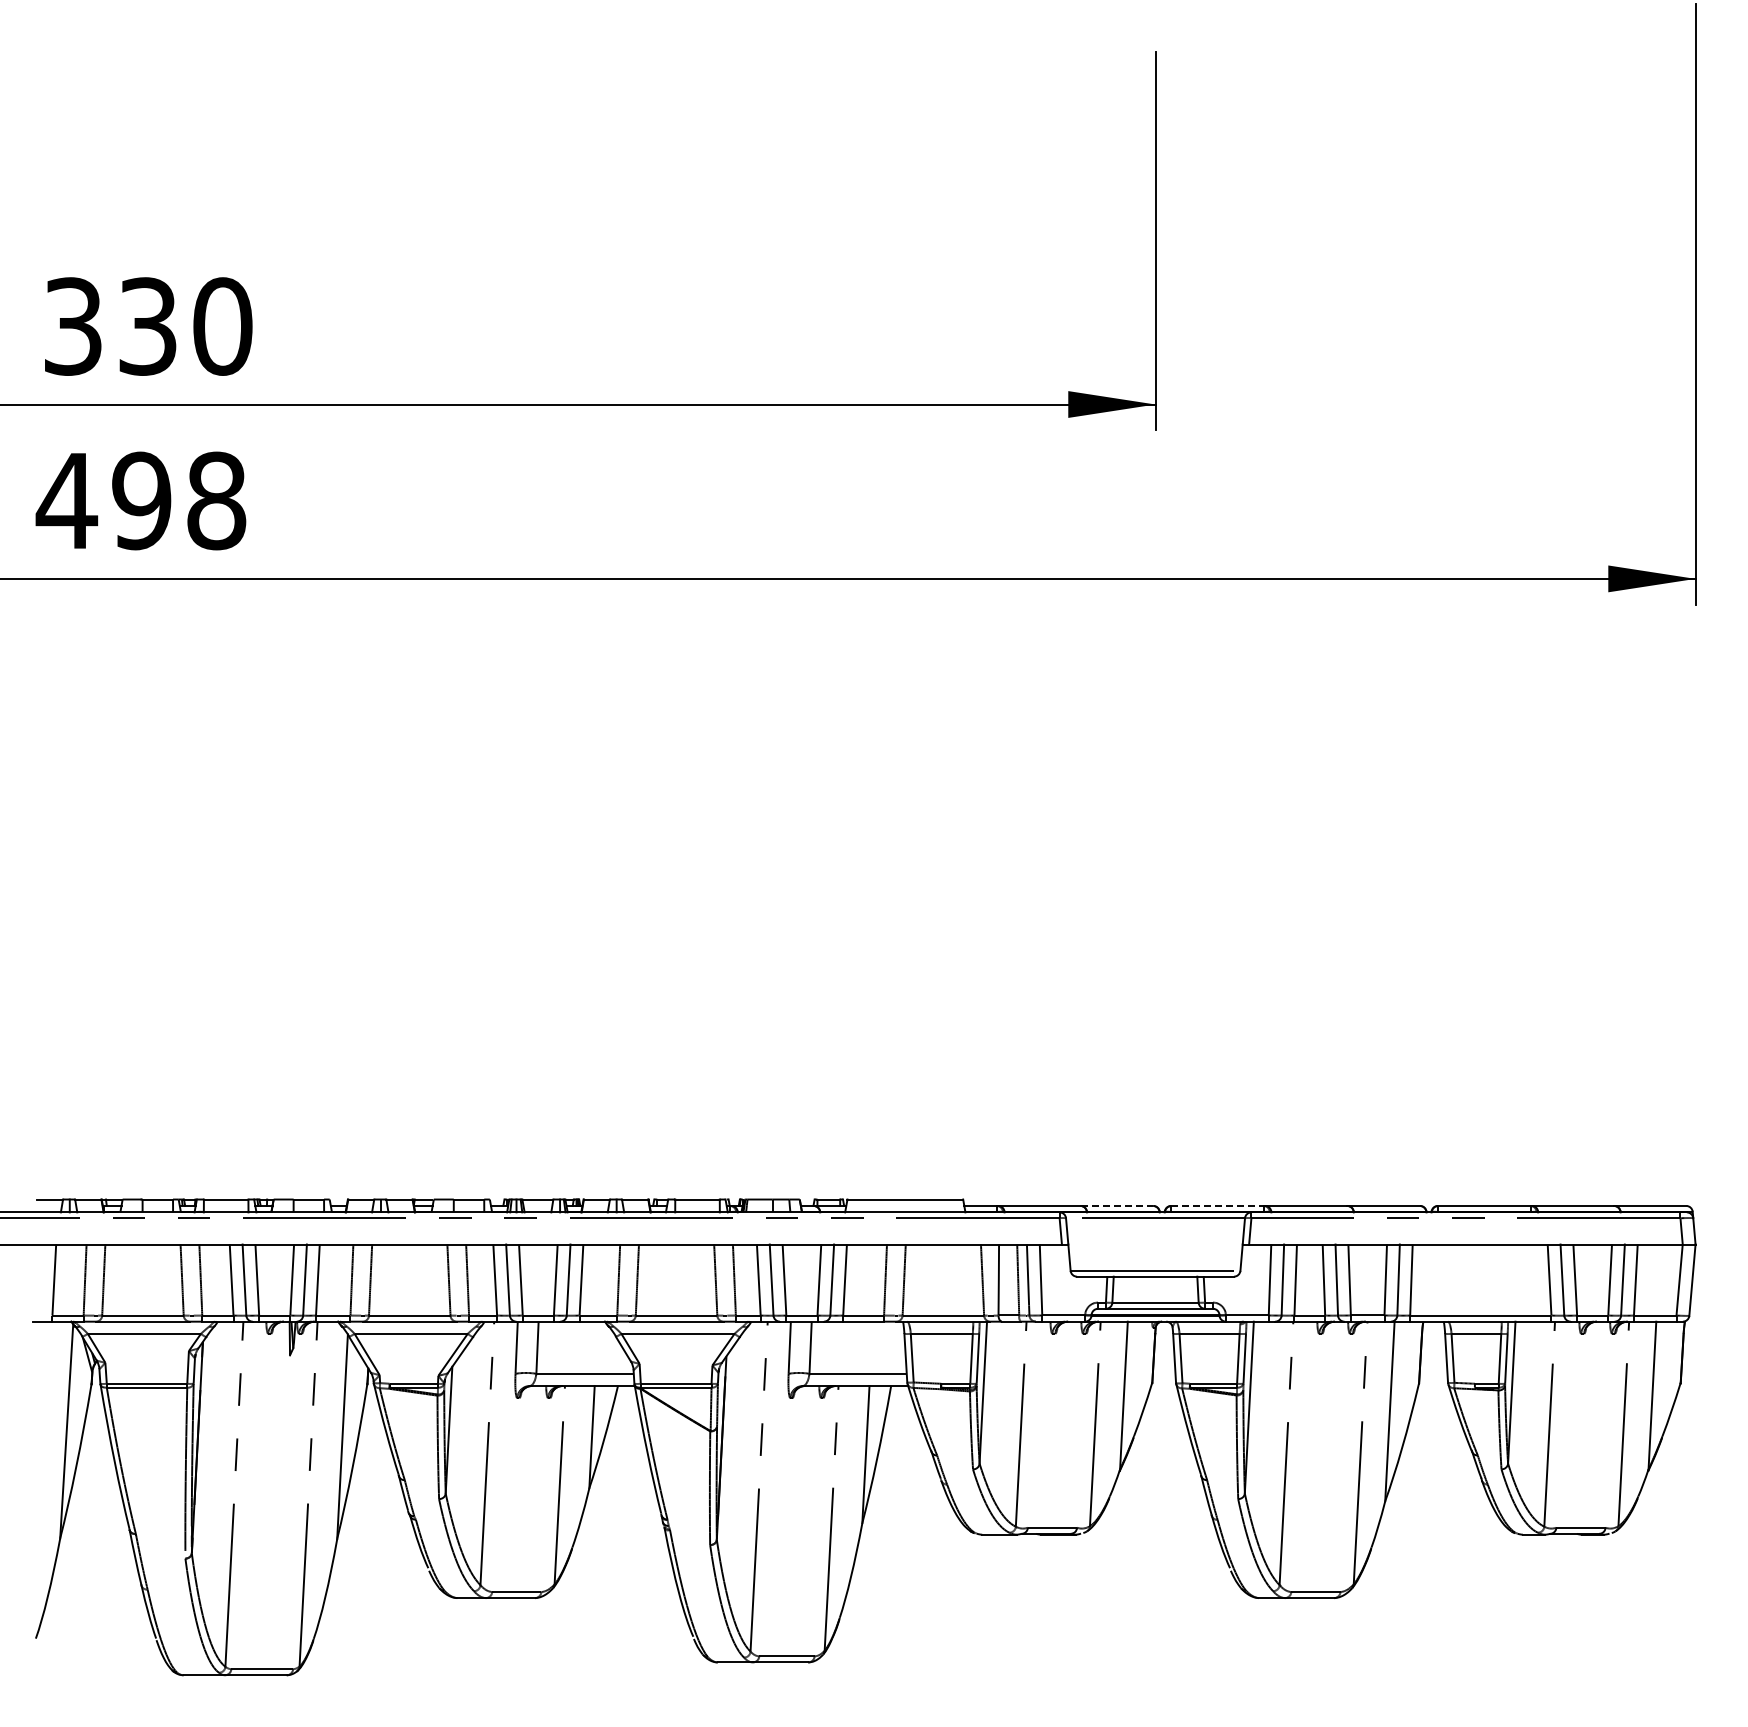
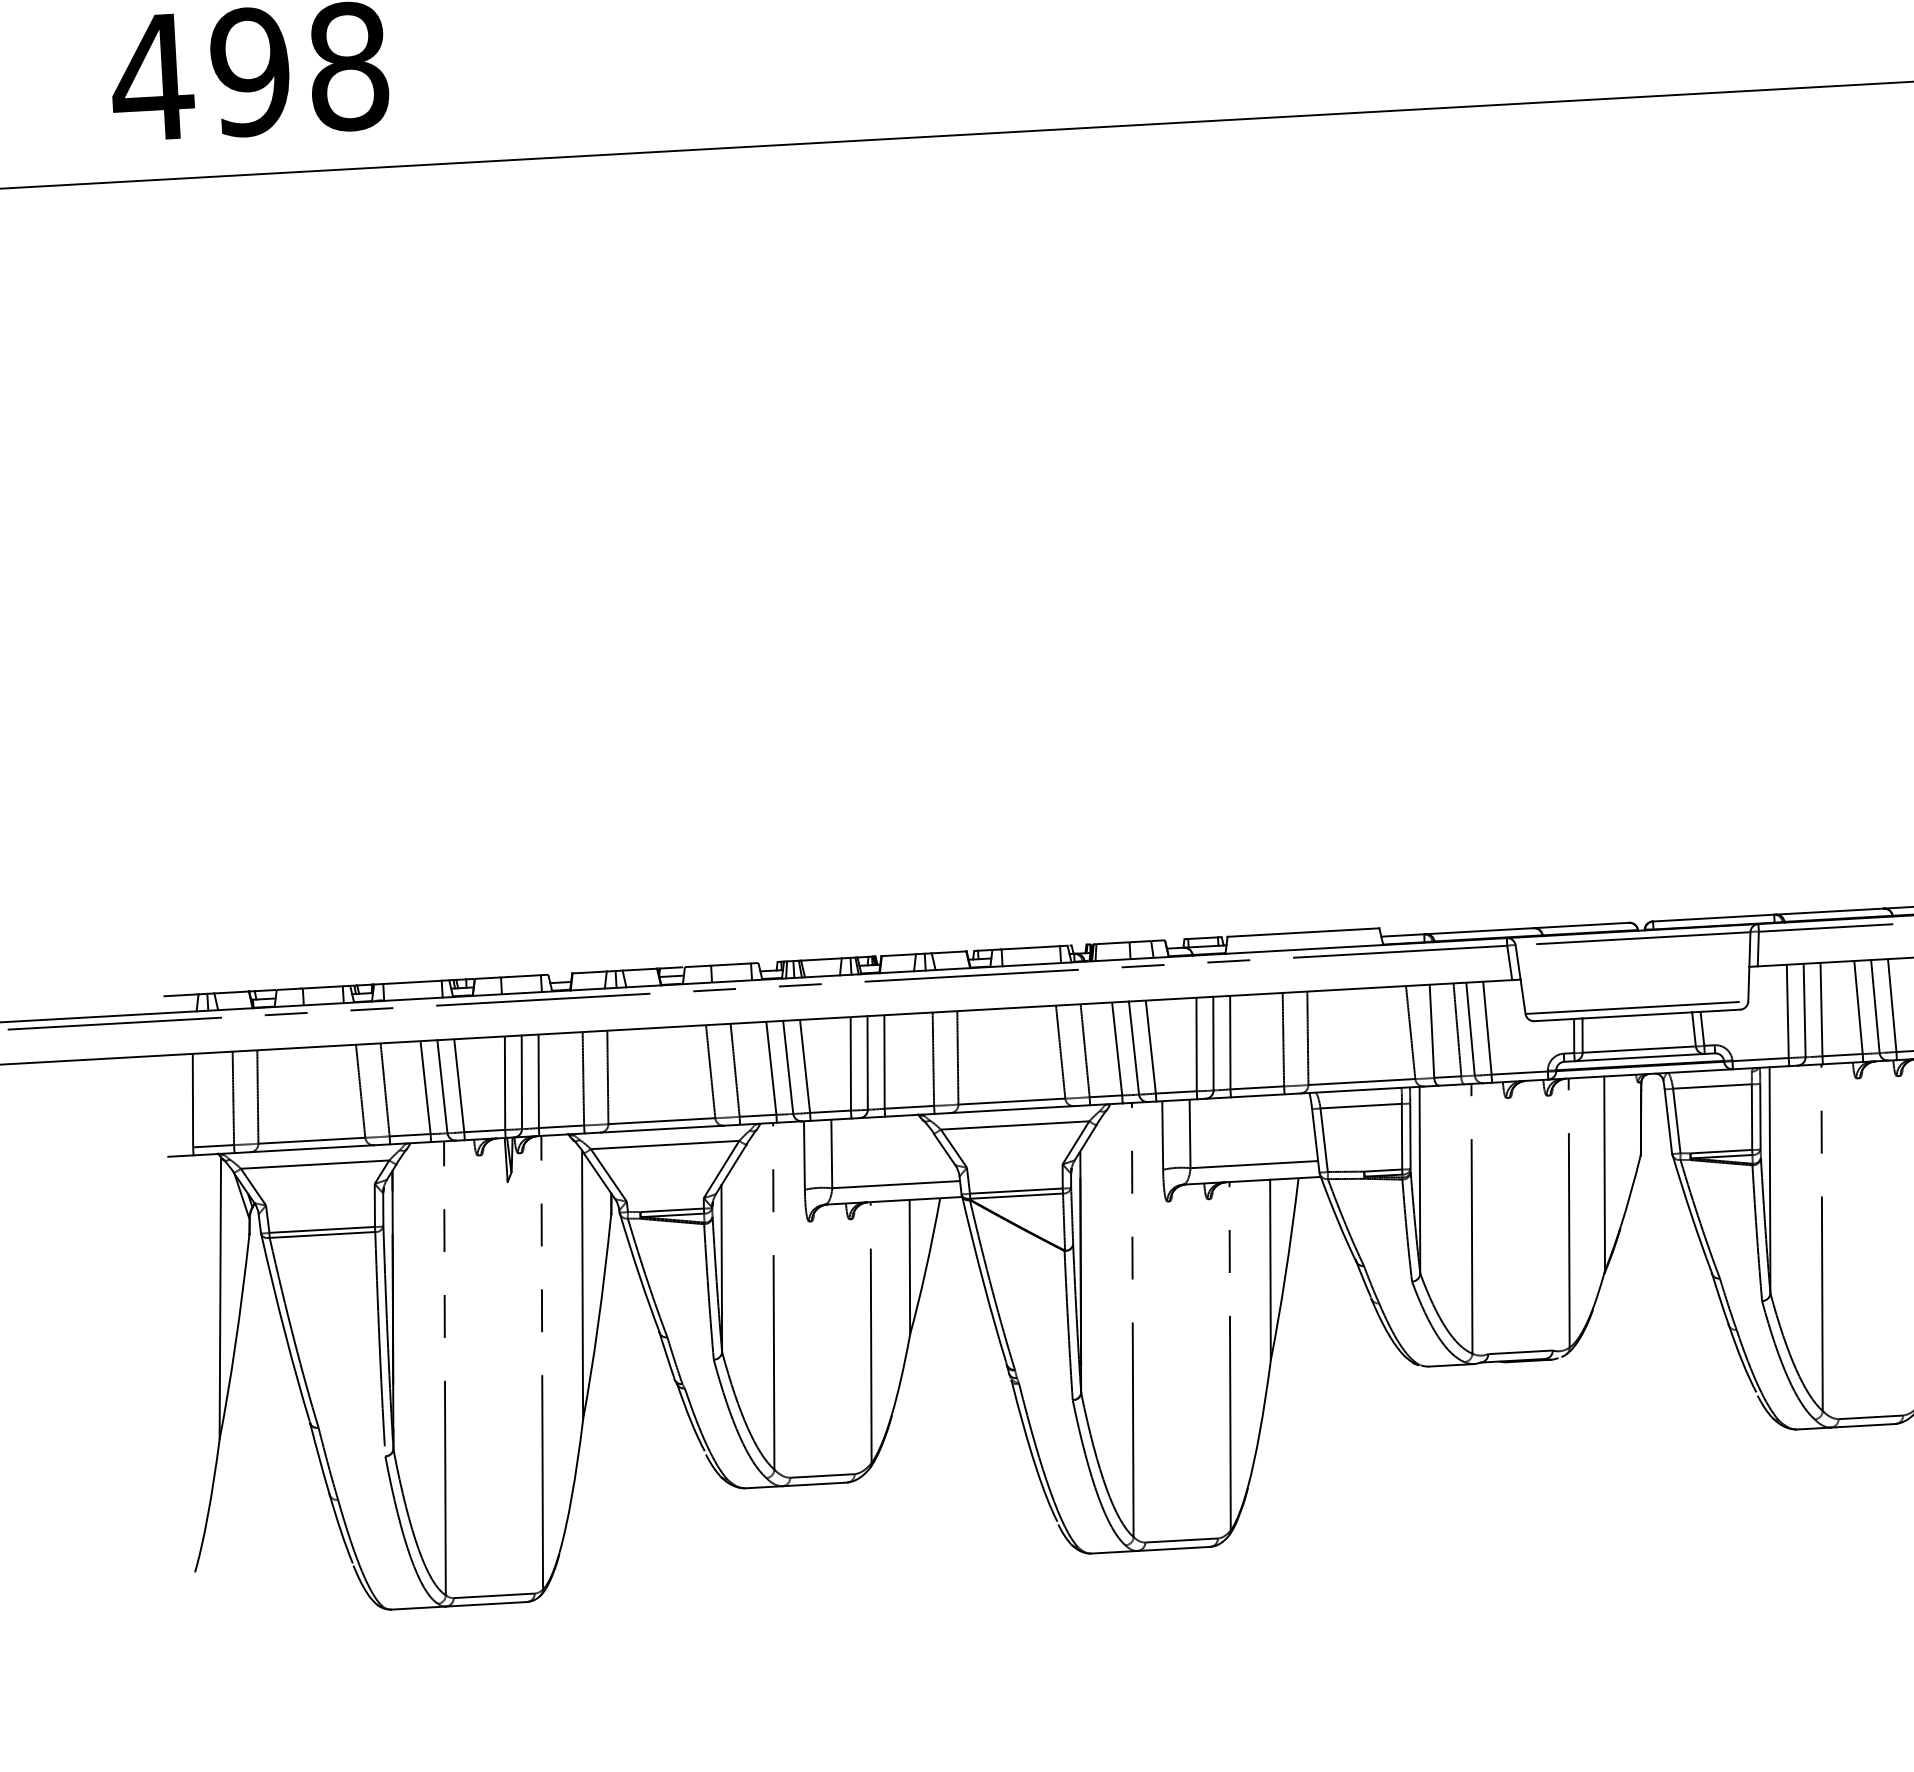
line: (1117, 1205) -> (1582, 924), dashed -> solid
line: (1218, 1205) -> (1714, 917), dashed -> solid

